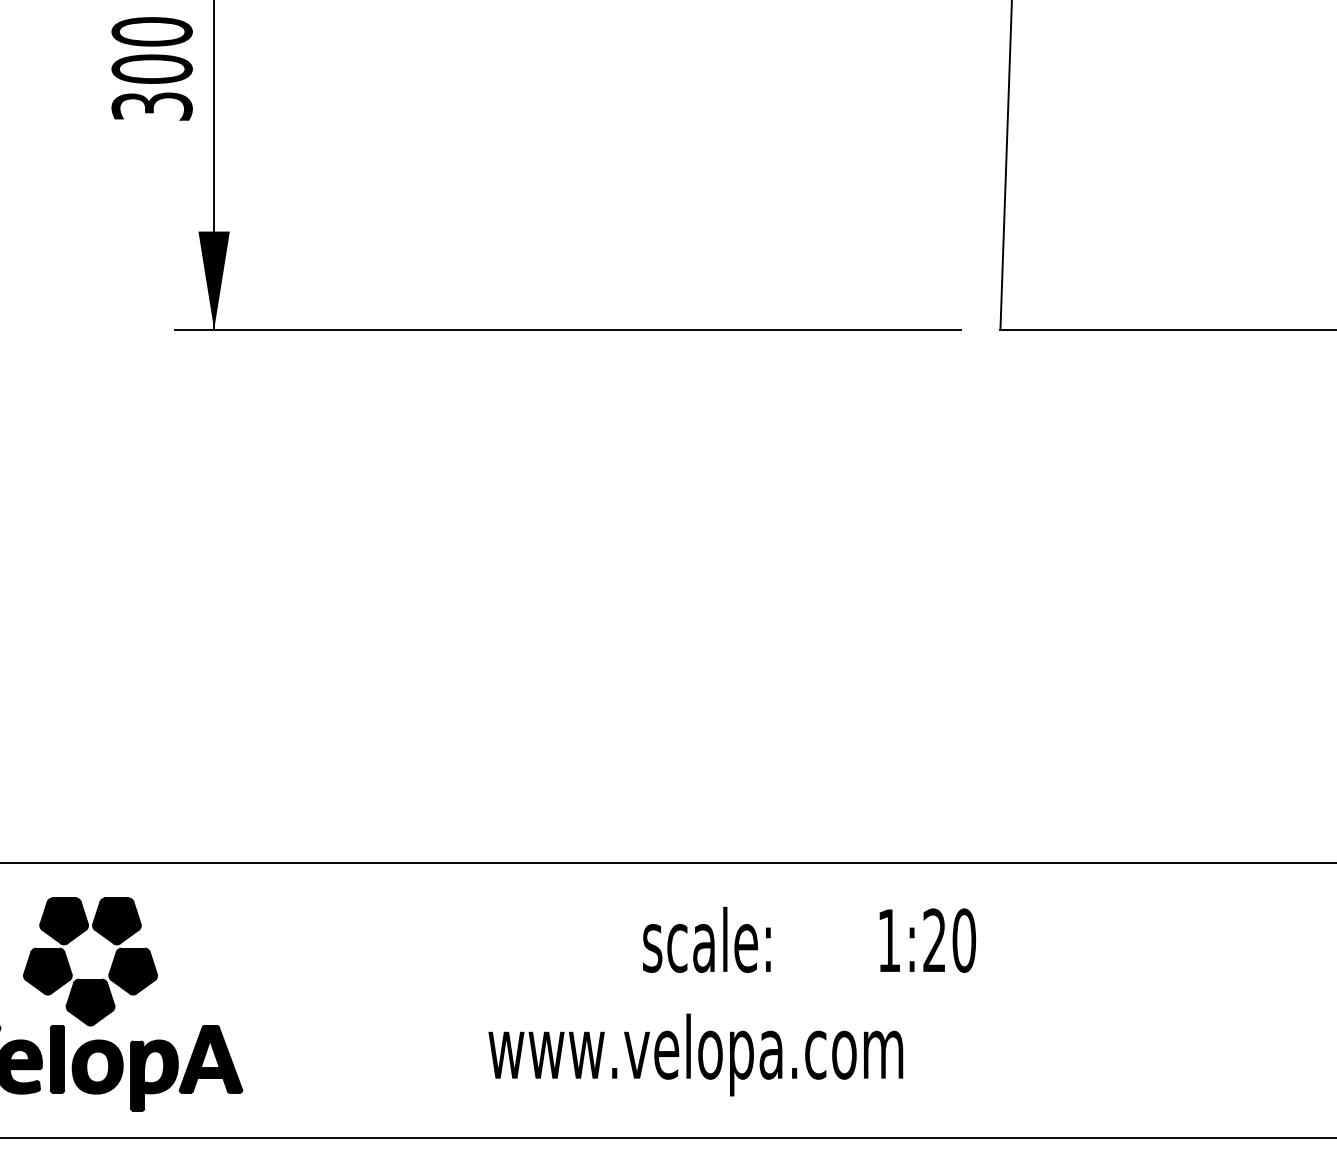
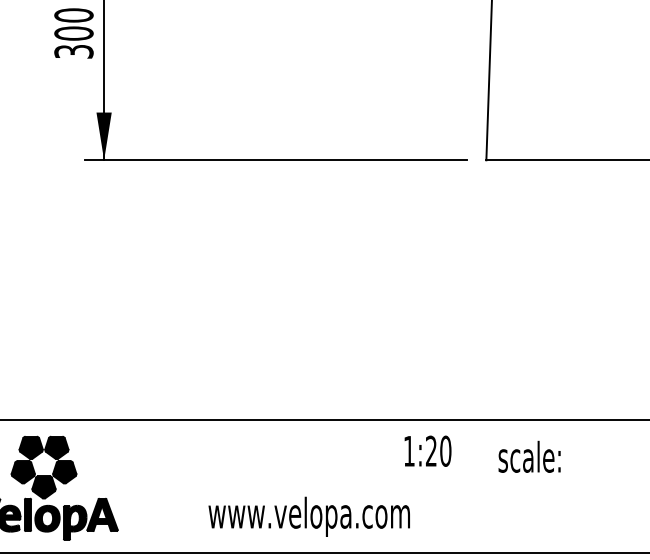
text: (706, 939) -> (529, 456), moved
text: (926, 939) -> (427, 450), moved
text: (694, 1054) -> (308, 516), moved

